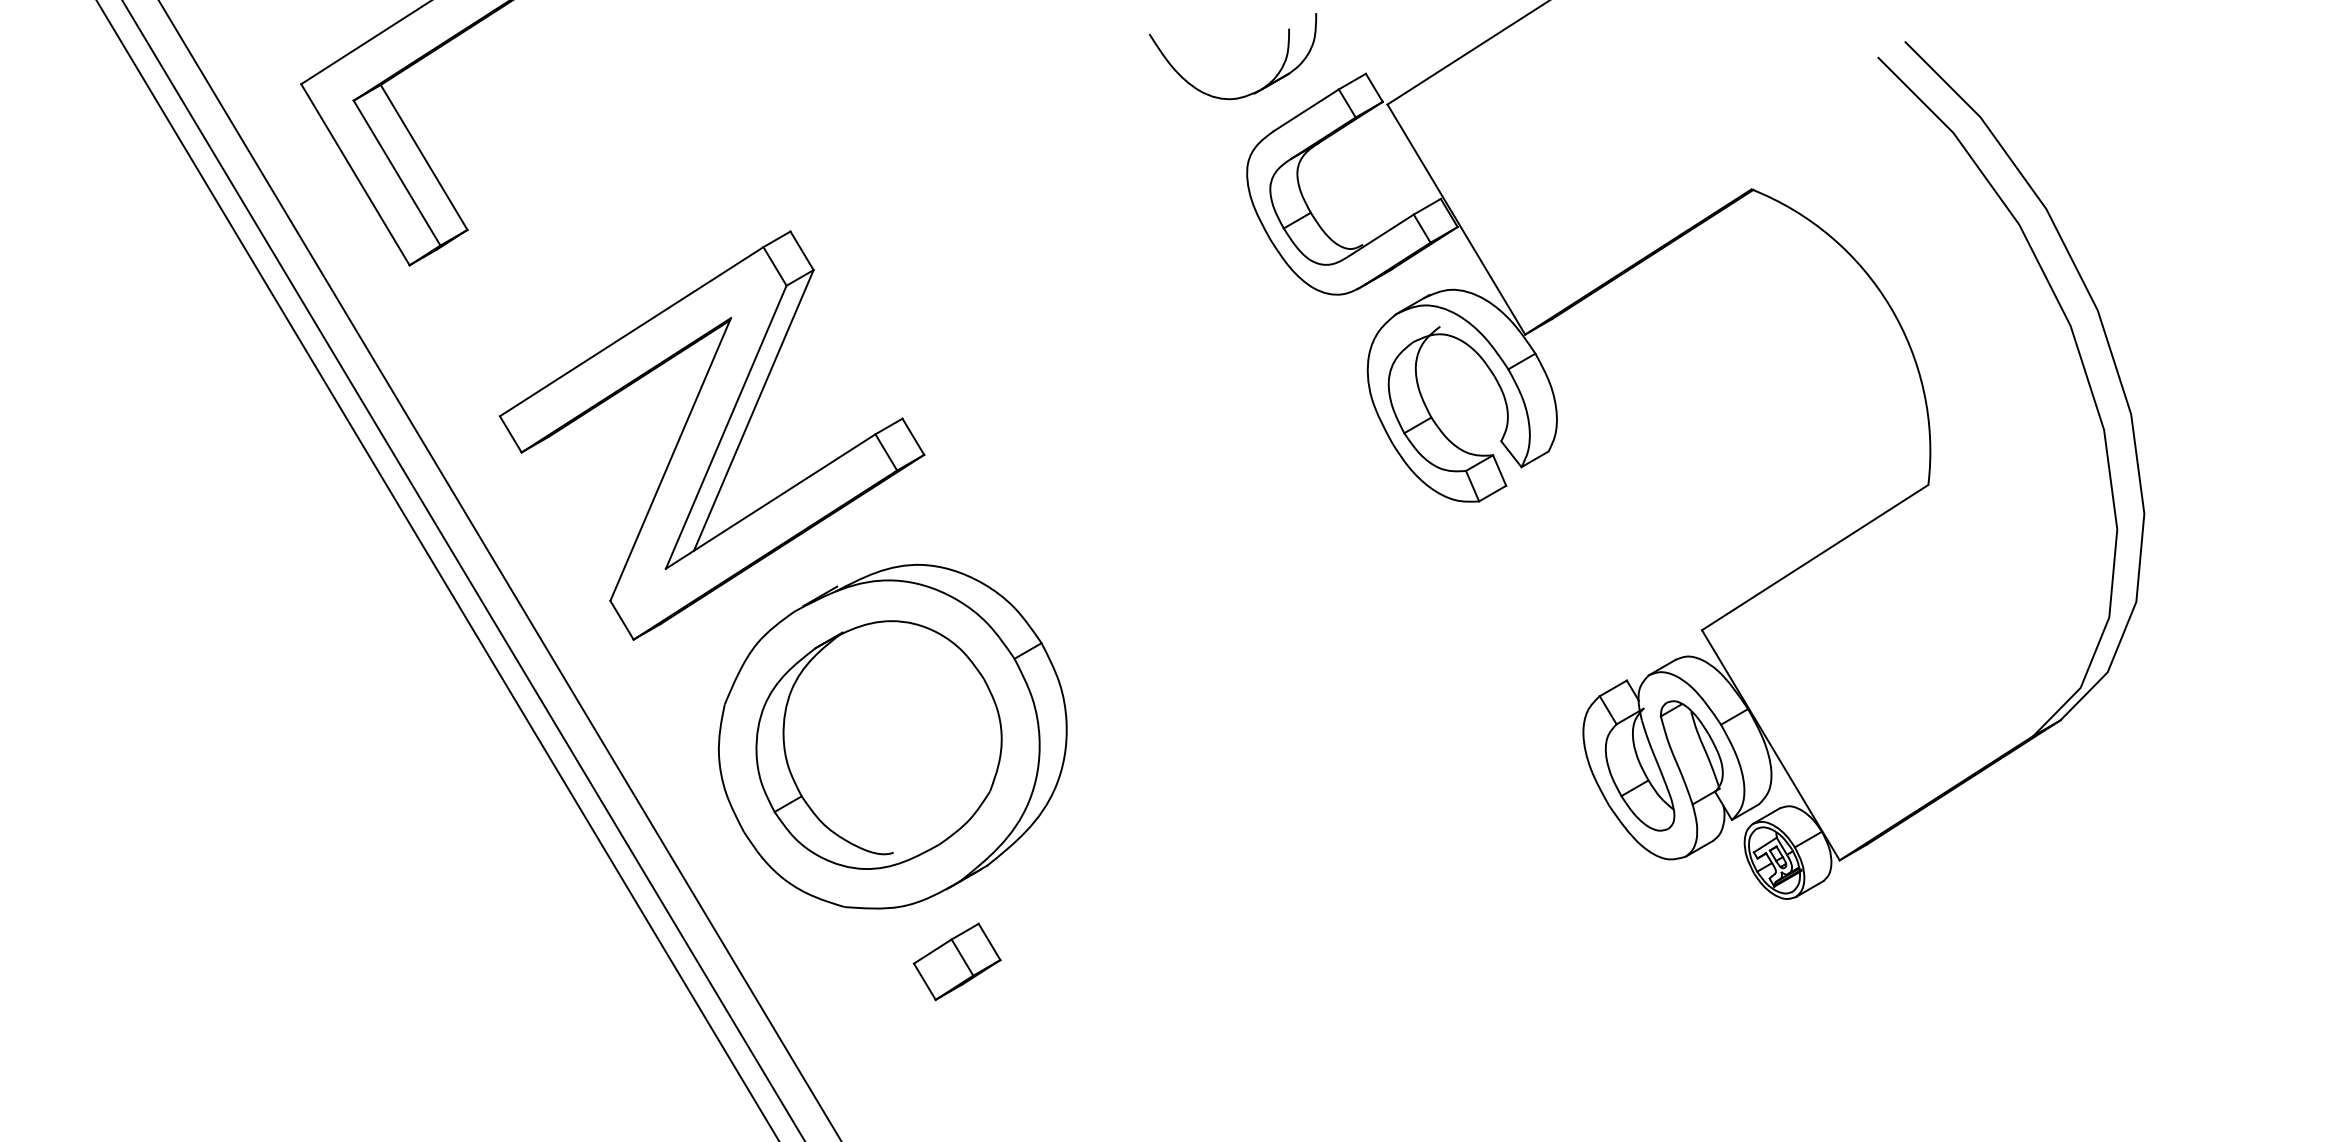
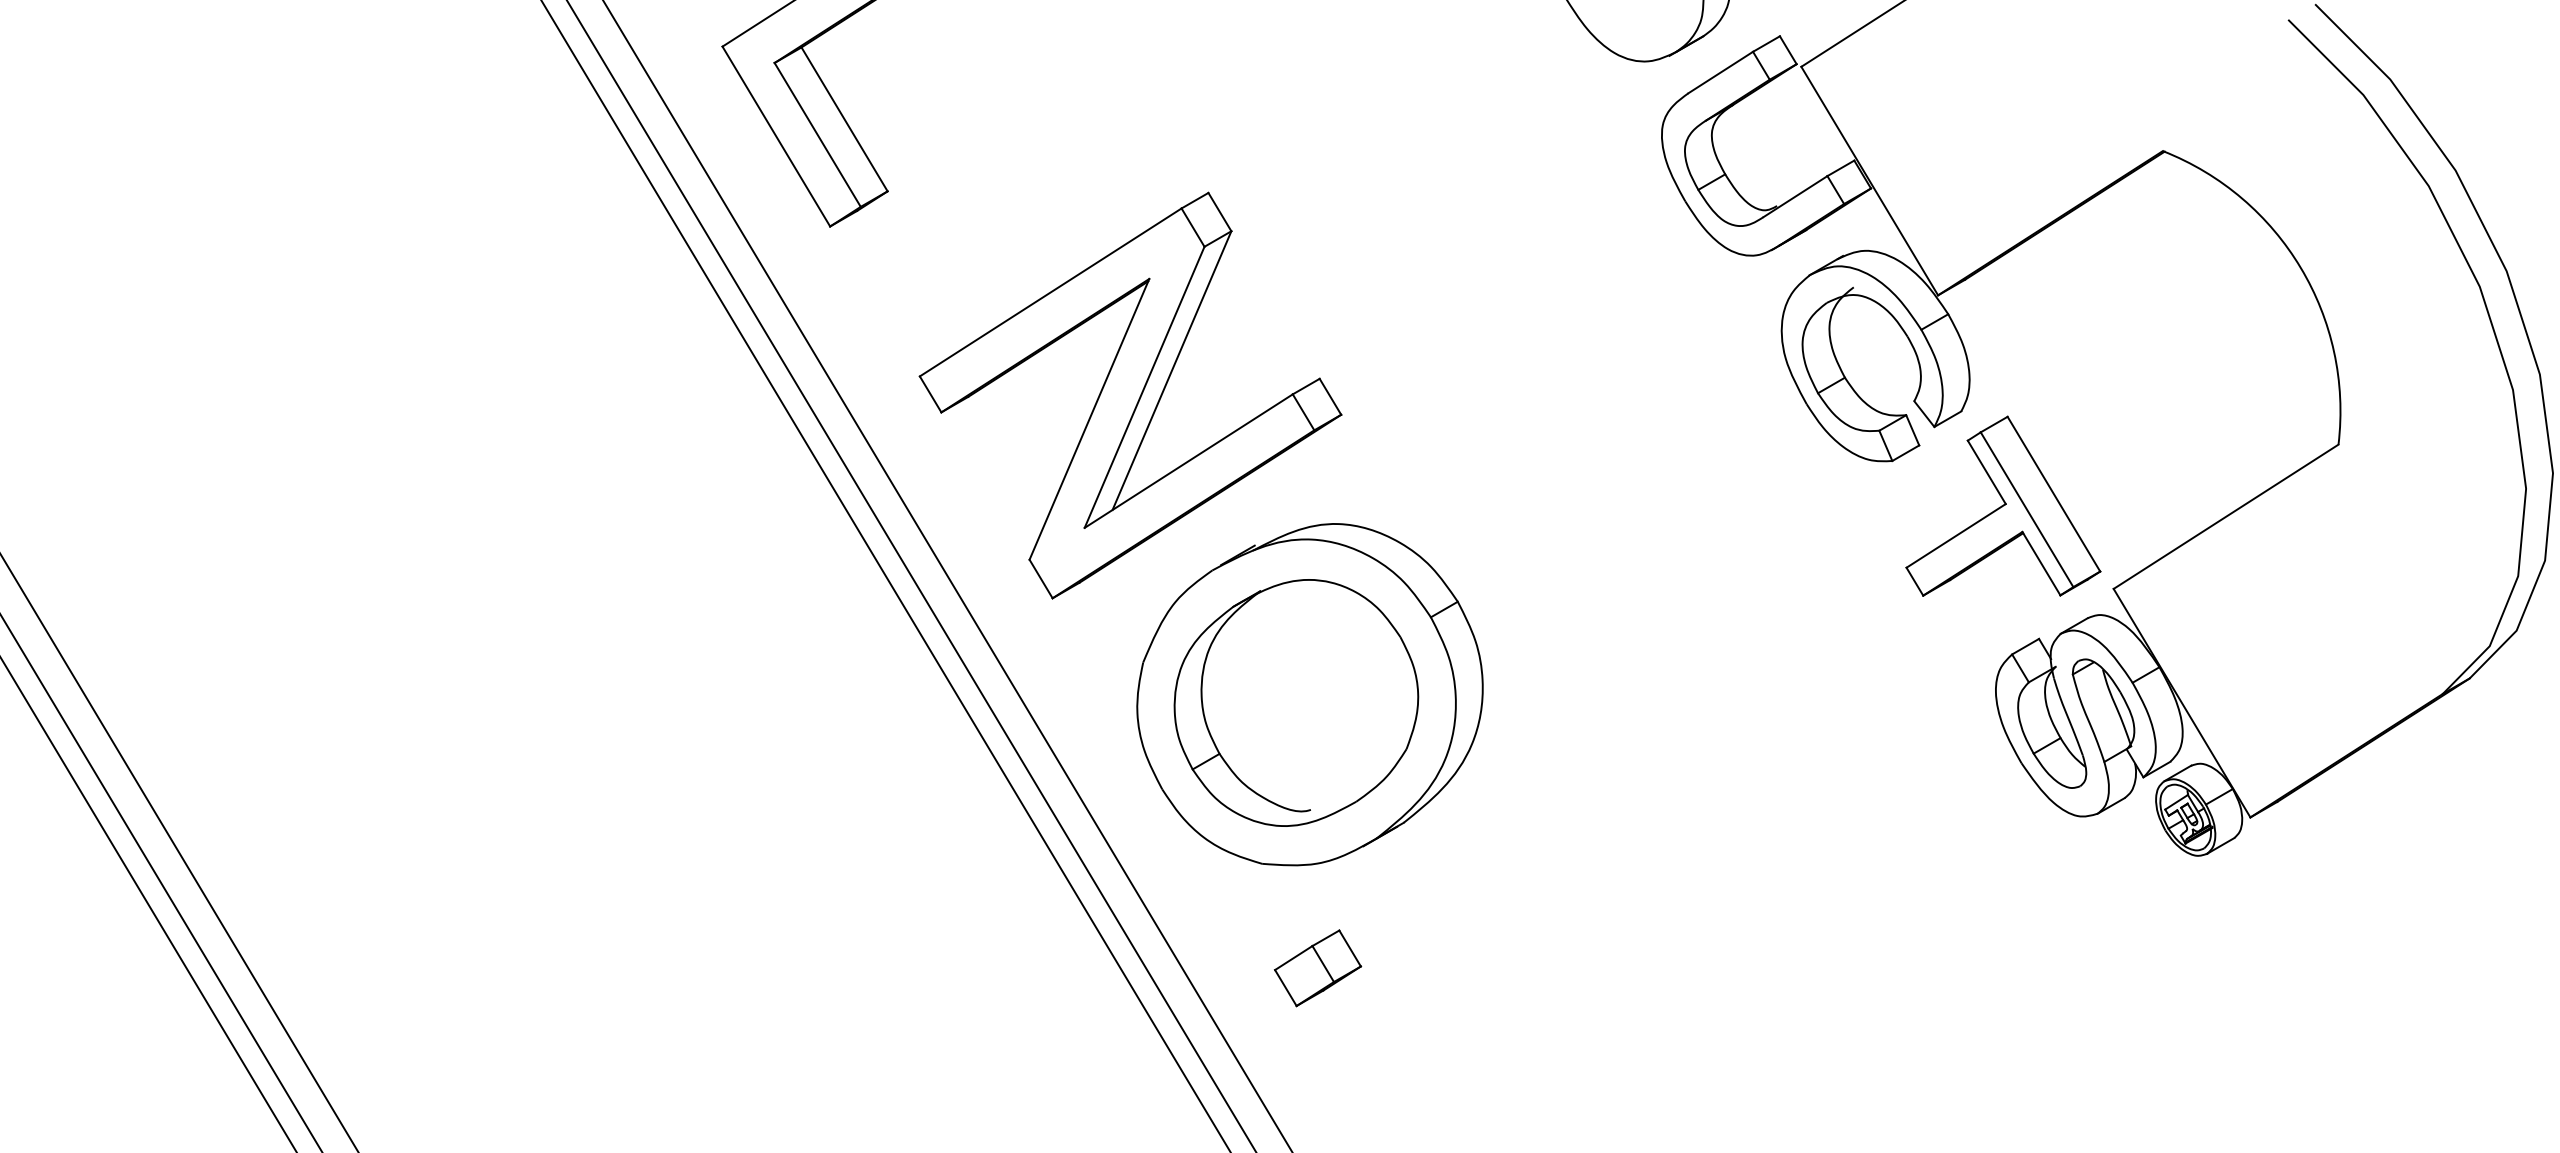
part: (1591, 546) -> (2003, 505), added
part: (957, 962) -> (1318, 968), moved

